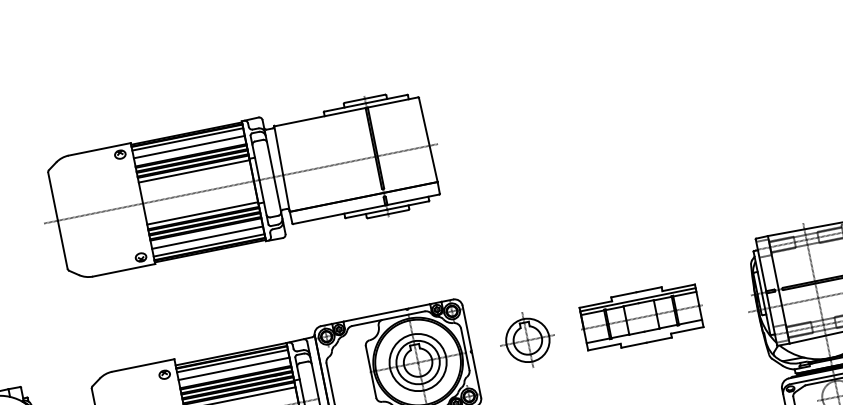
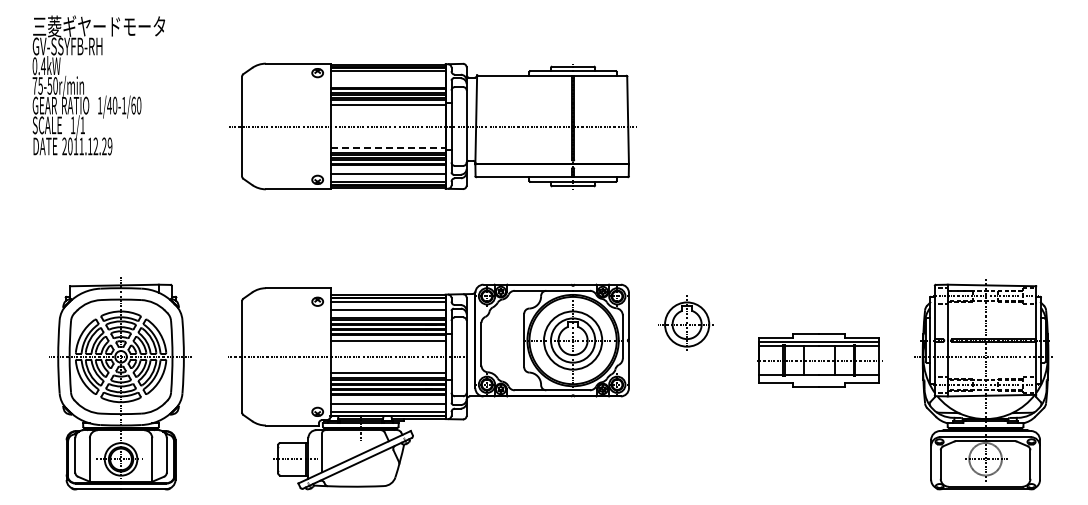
line: (188, 147) -> (387, 79), removed
line: (203, 213) -> (388, 148), solid -> dashed
part: (641, 317) -> (819, 360), moved
part: (525, 338) -> (685, 322), moved

